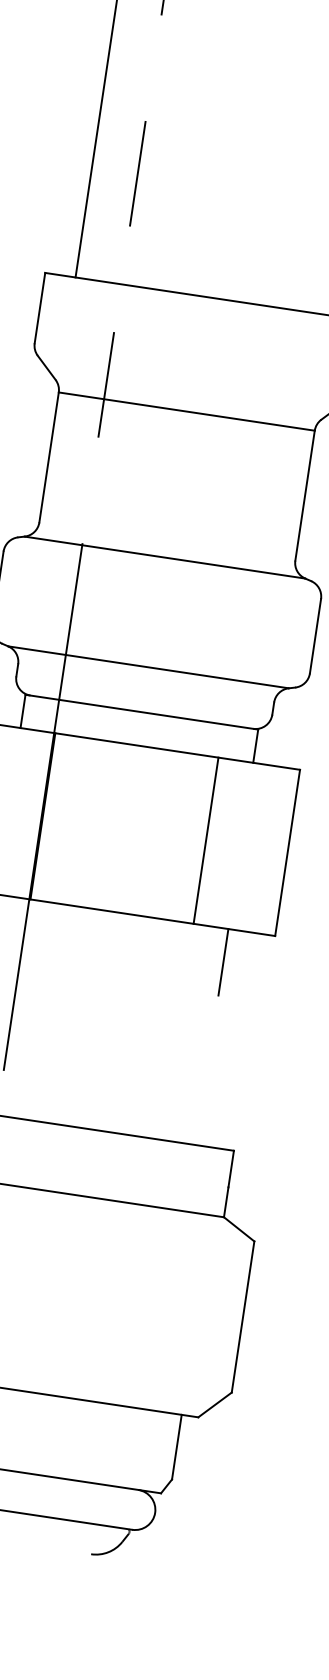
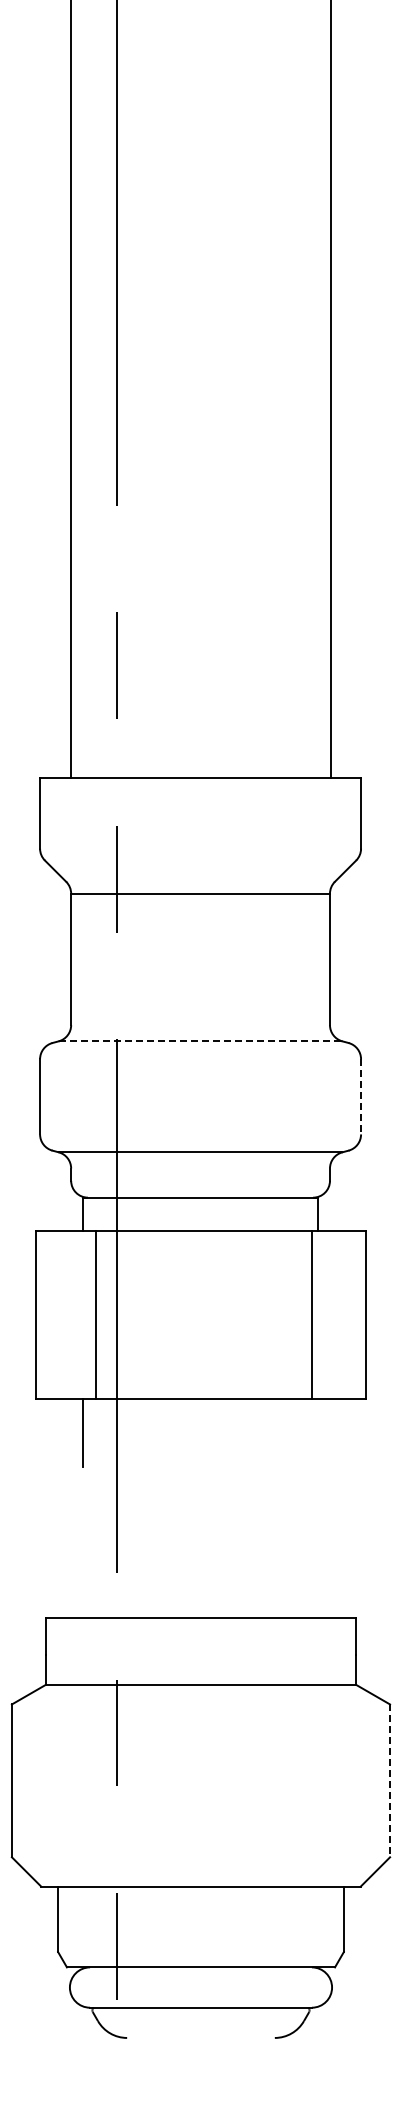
line: (164, 557) -> (200, 1041), solid -> dashed
line: (315, 635) -> (361, 1096), solid -> dashed
line: (43, 816) -> (96, 1315), moved
line: (206, 840) -> (312, 1315), moved
line: (223, 961) -> (318, 1432), removed
line: (243, 1317) -> (390, 1781), solid -> dashed

